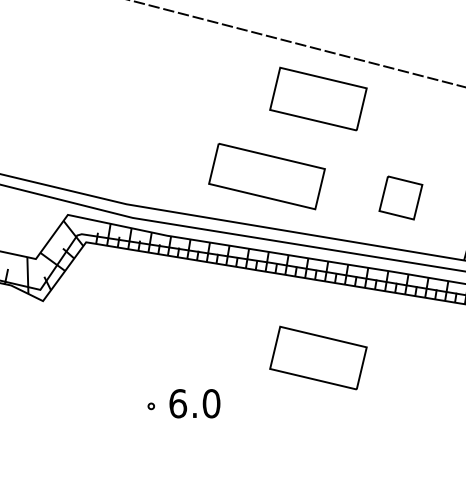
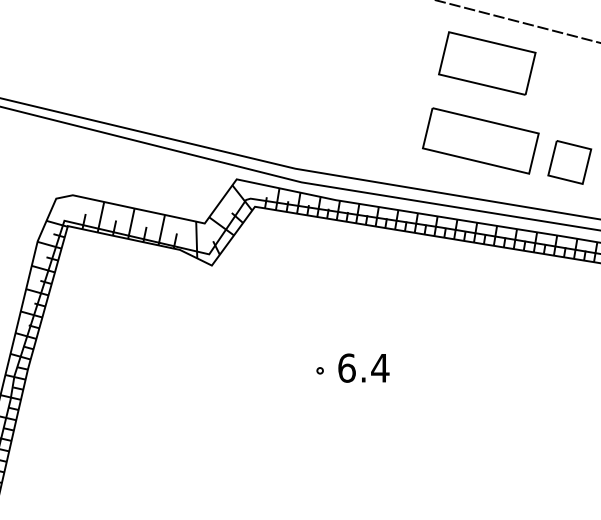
part: (266, 176) -> (480, 140), moved
part: (318, 358) -> (487, 322), removed
text: (211, 403) -> (380, 367), 6.0 -> 6.4

